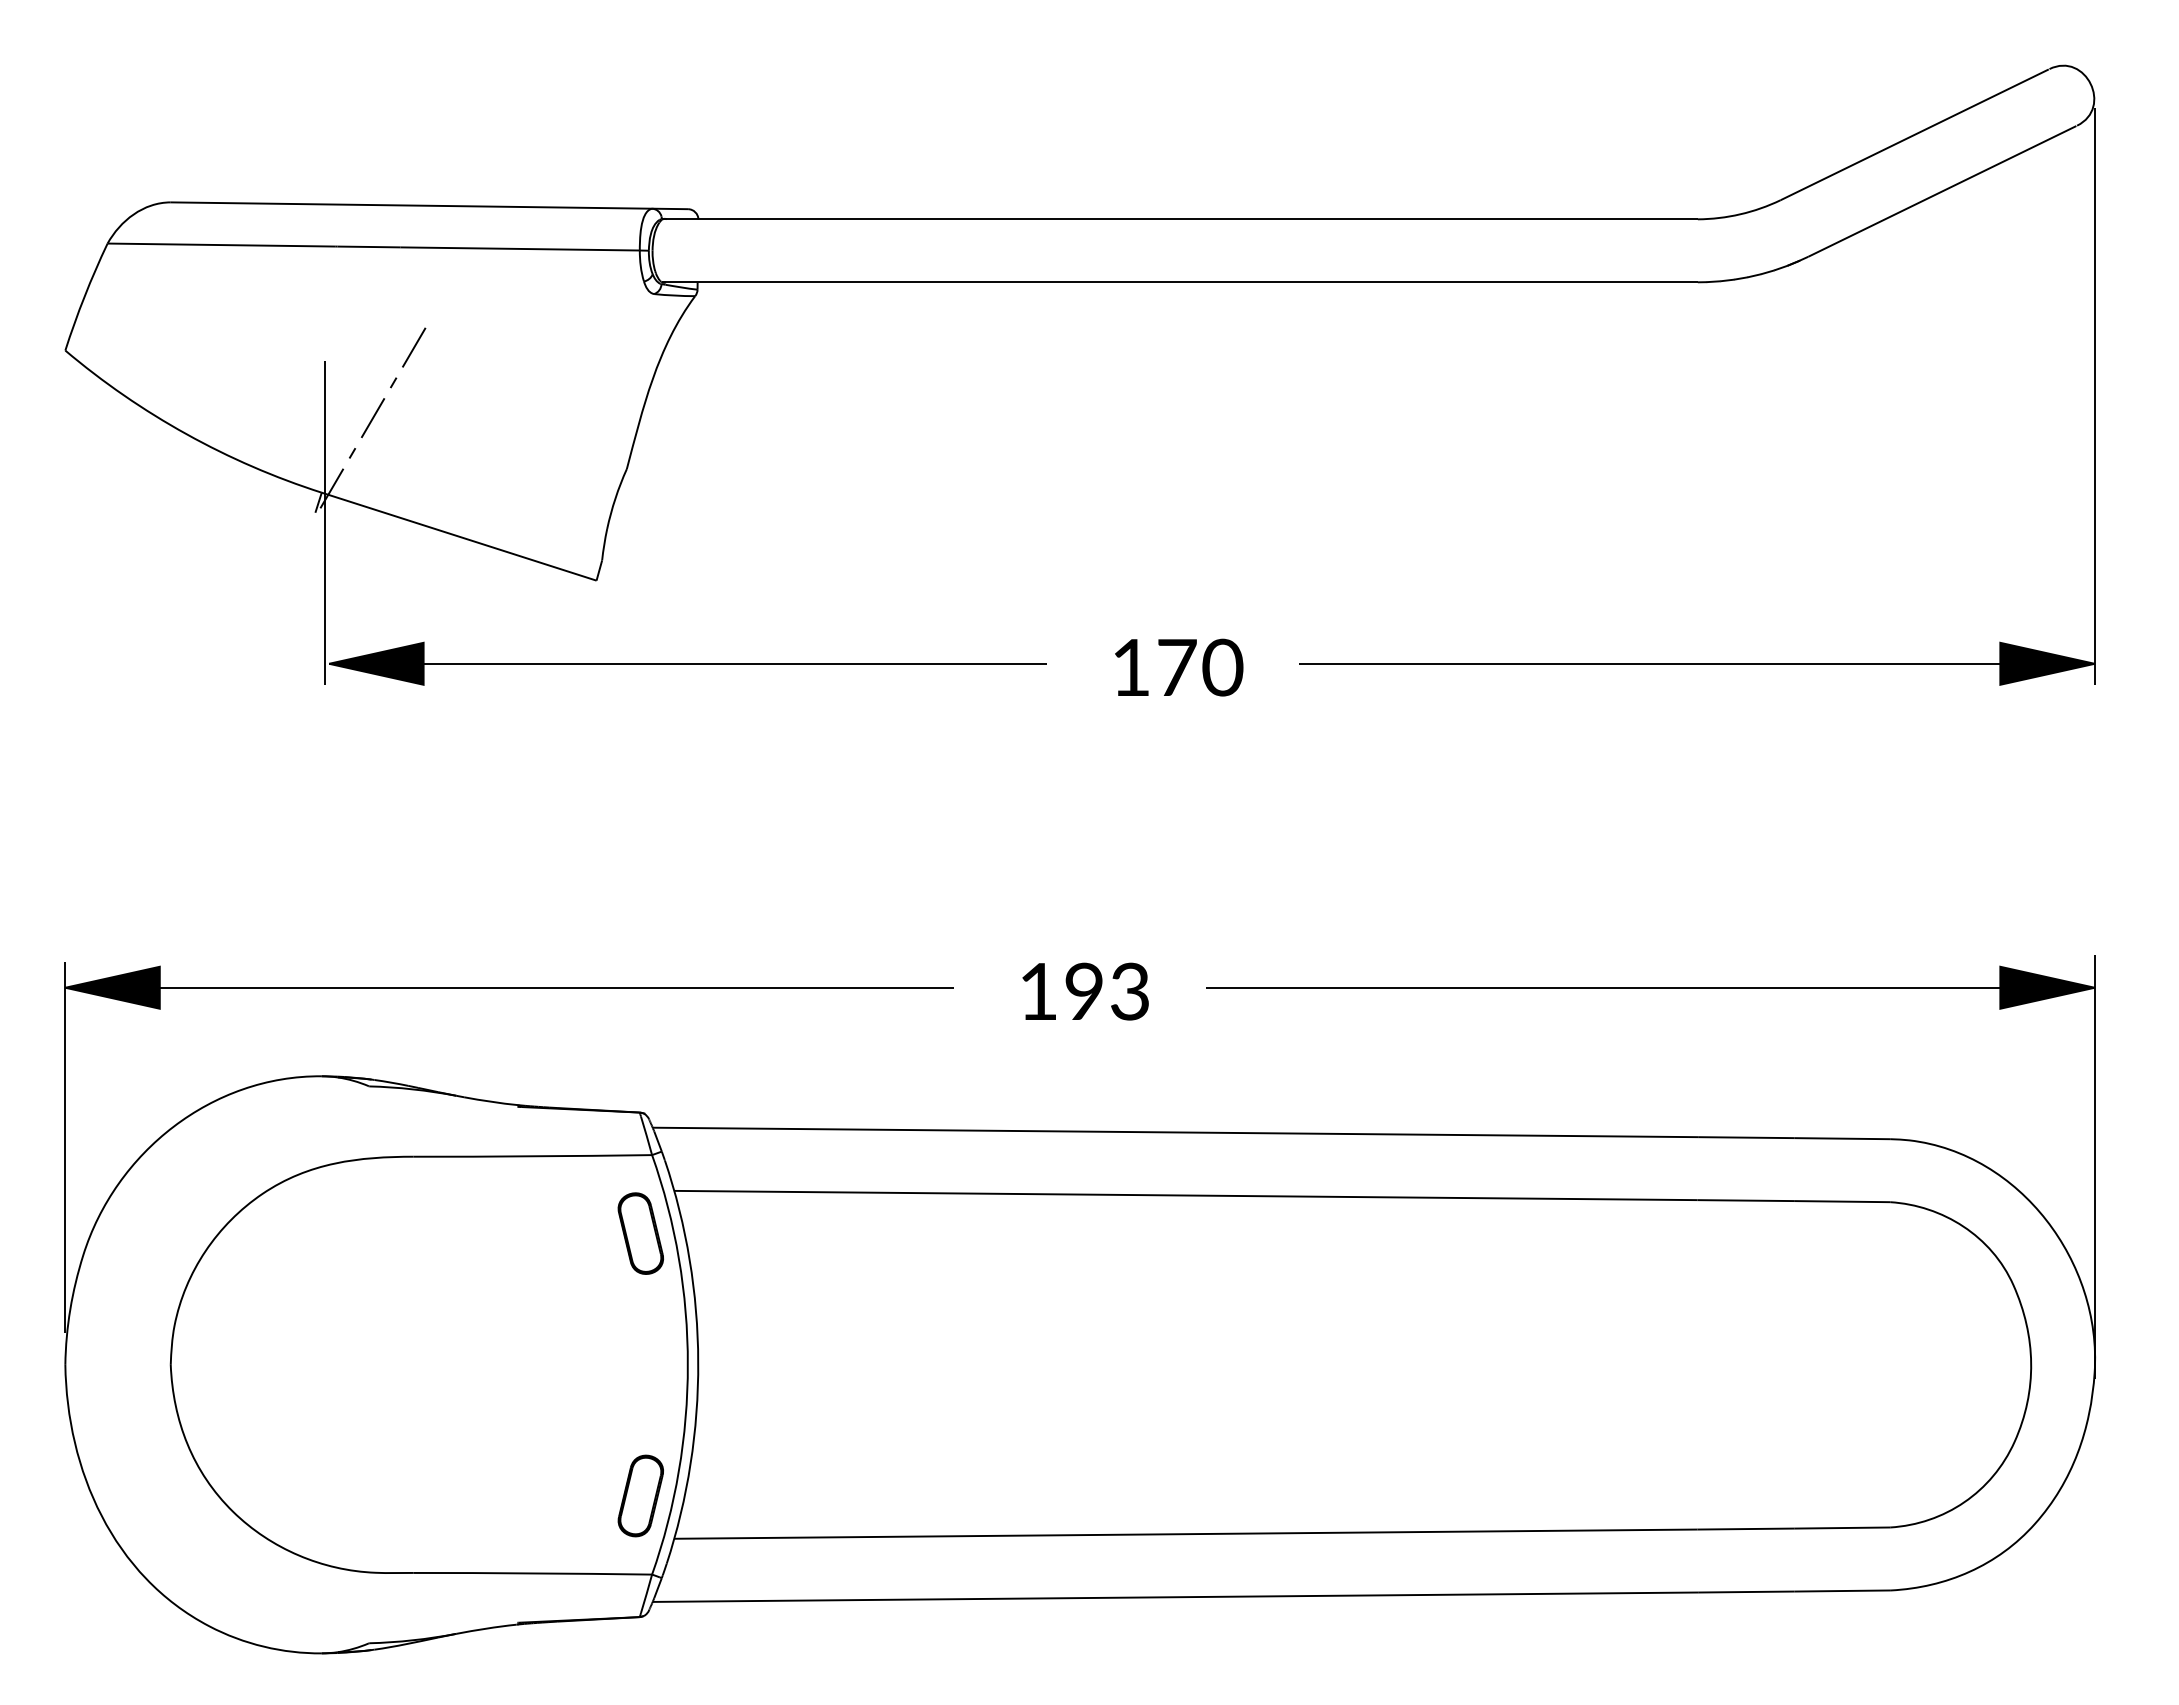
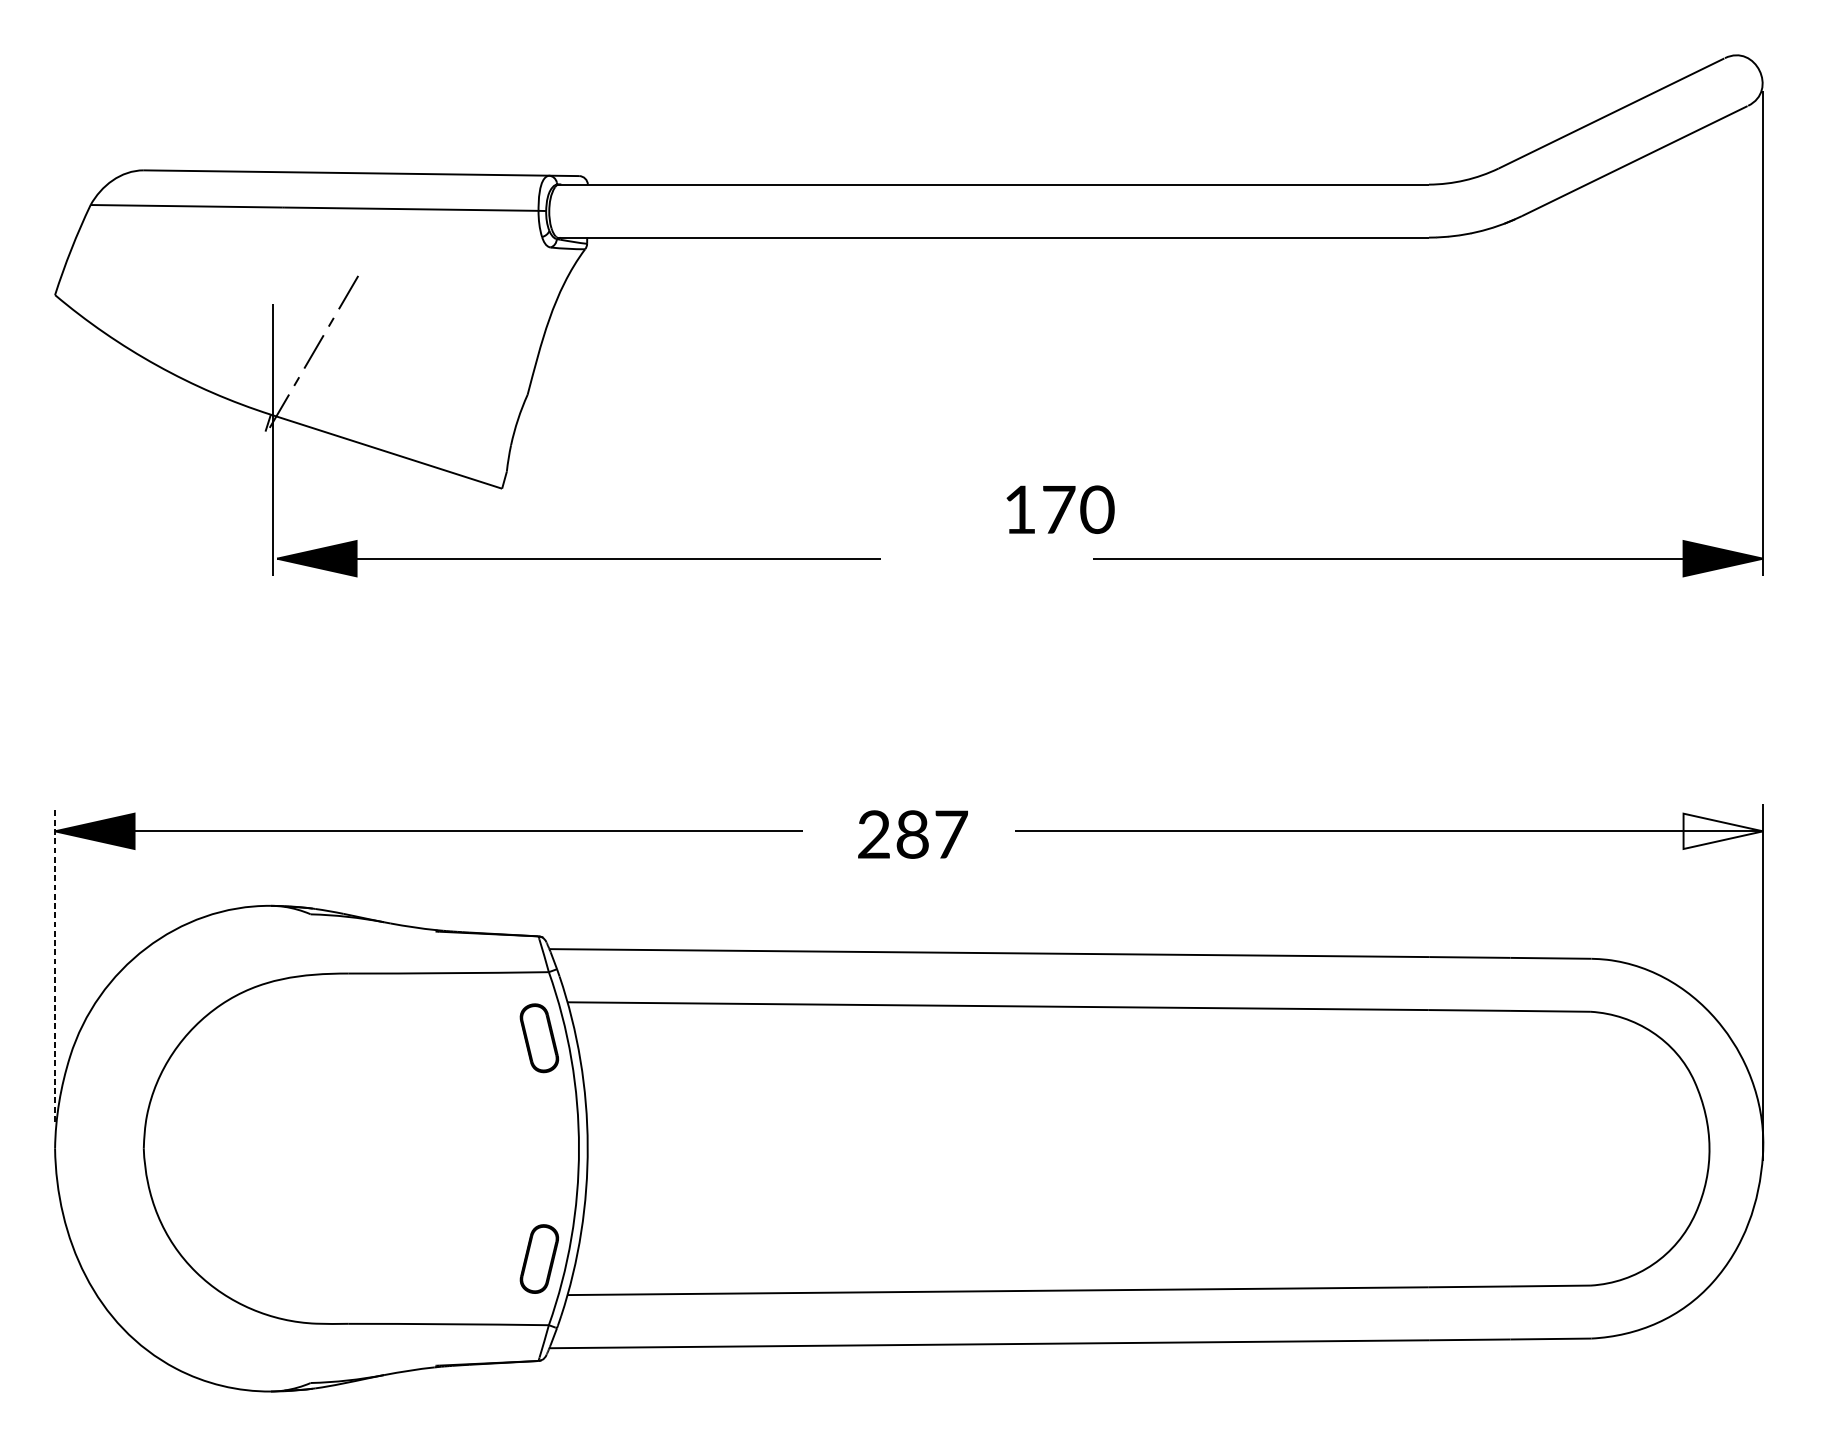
text: (1179, 667) -> (1060, 509), moved
fill: (2047, 987) -> (1723, 831), removed
text: (1084, 991) -> (912, 834), 193 -> 287
line: (65, 1147) -> (55, 965), solid -> dashed

